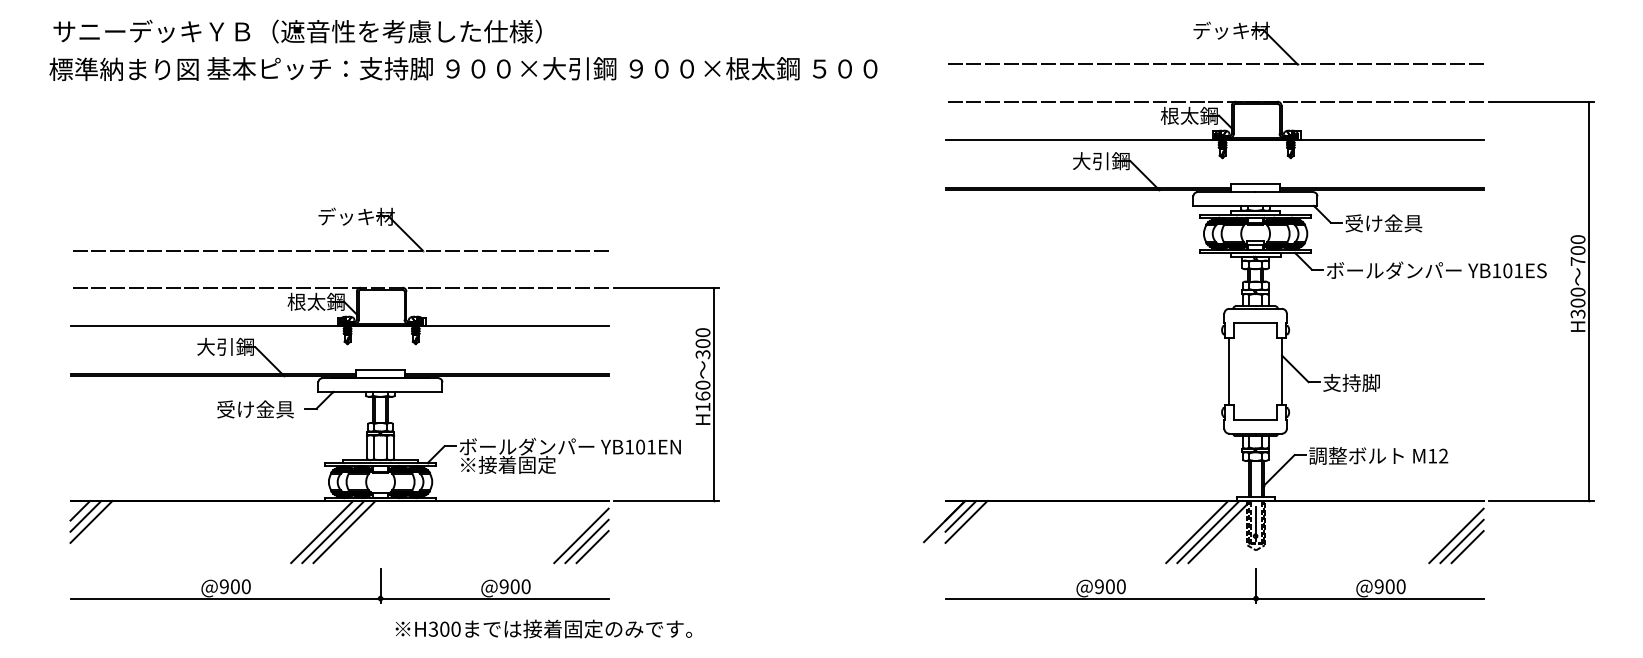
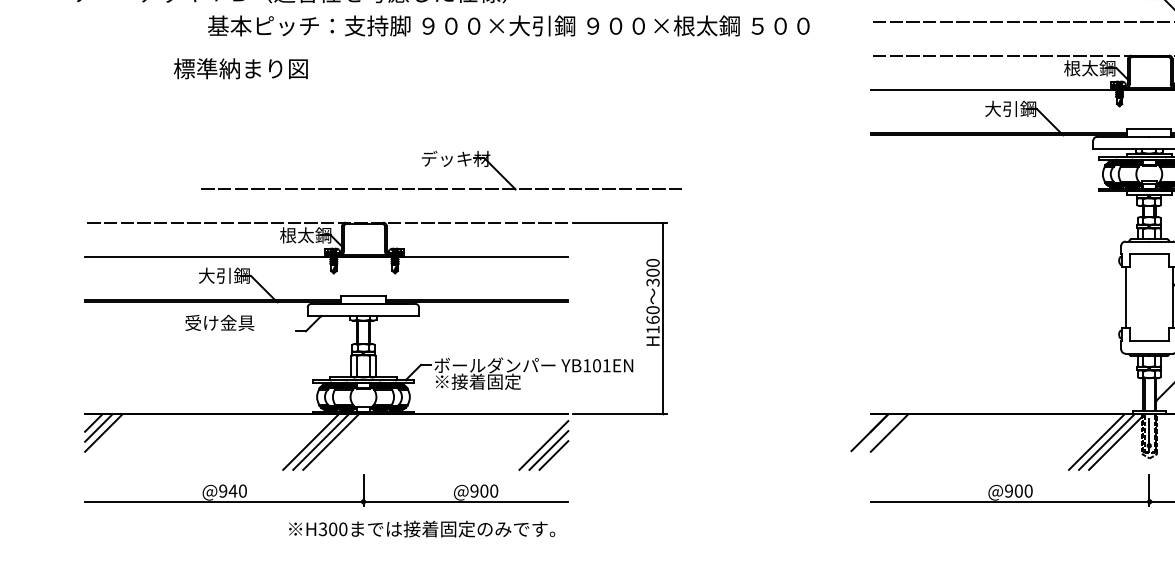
text: (123, 68) -> (240, 67), moved
part: (340, 229) -> (441, 170), moved
text: (255, 409) -> (219, 323), moved
line: (960, 516) -> (884, 428), removed
text: (235, 586) -> (233, 490), @900 -> @940
text: (543, 628) -> (421, 528), moved

